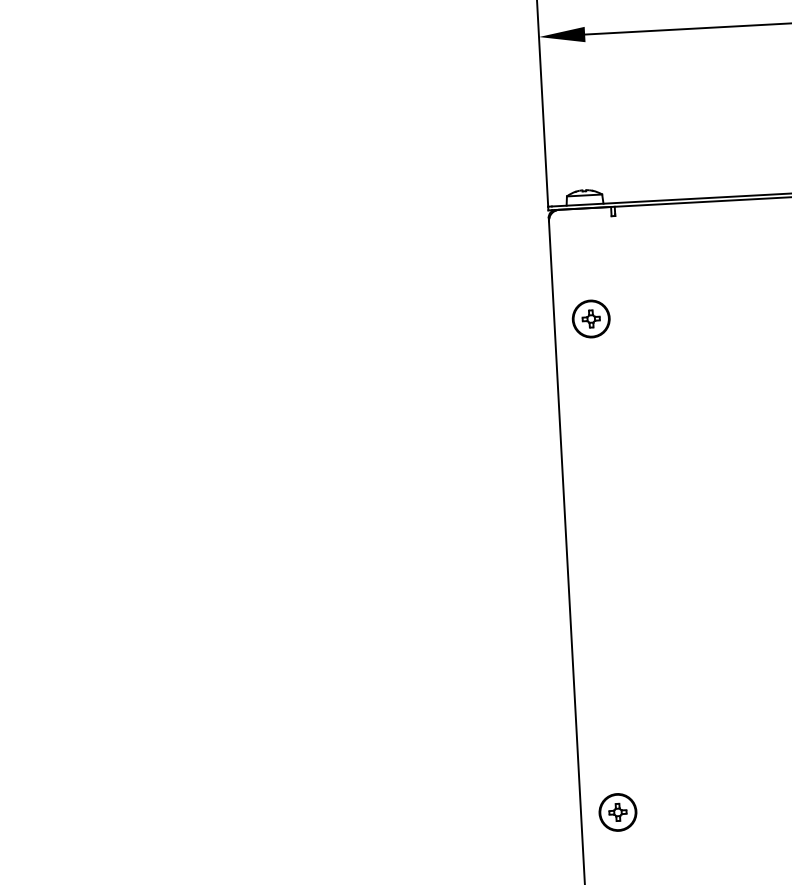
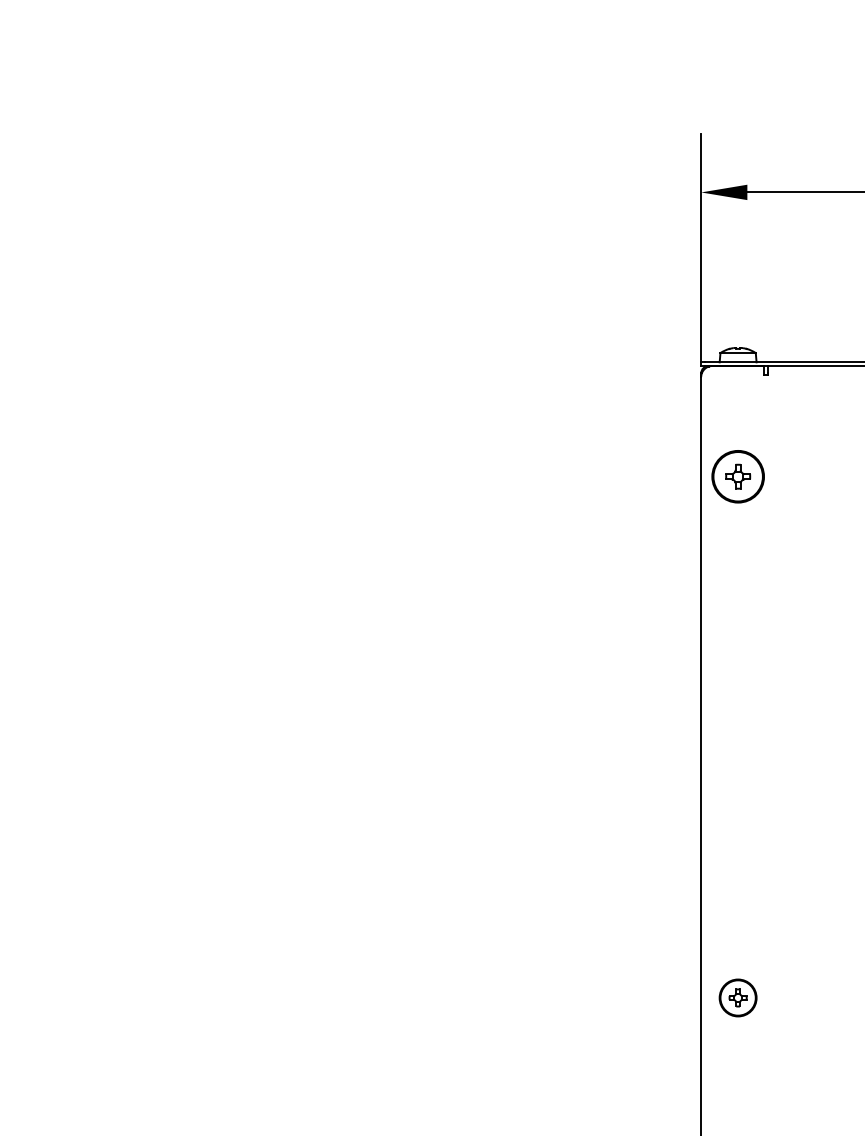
part: (590, 318) -> (737, 476), size x1.4
part: (617, 812) -> (737, 997), moved

